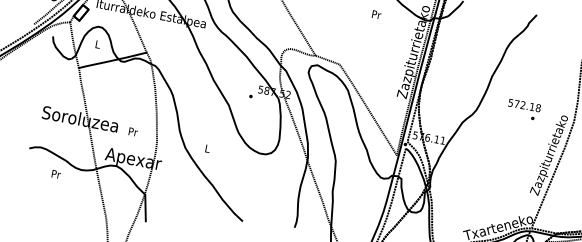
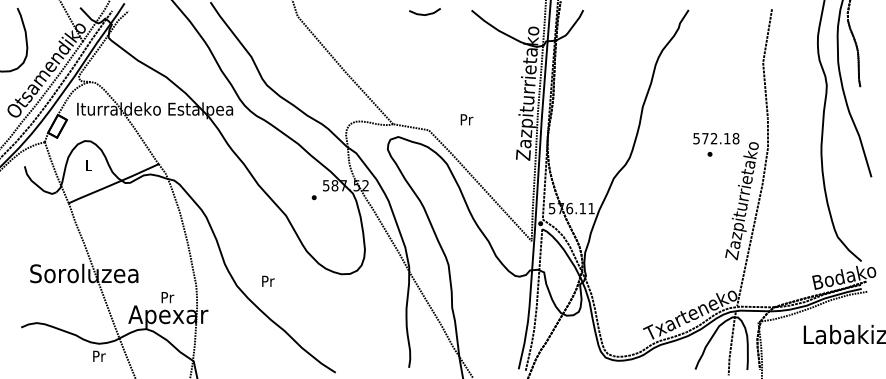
text: (376, 14) -> (466, 119), moved
text: (524, 105) -> (716, 138), moved
text: (133, 131) -> (167, 297), moved
text: (208, 148) -> (268, 280), L -> Pr
text: (56, 173) -> (99, 355), moved

